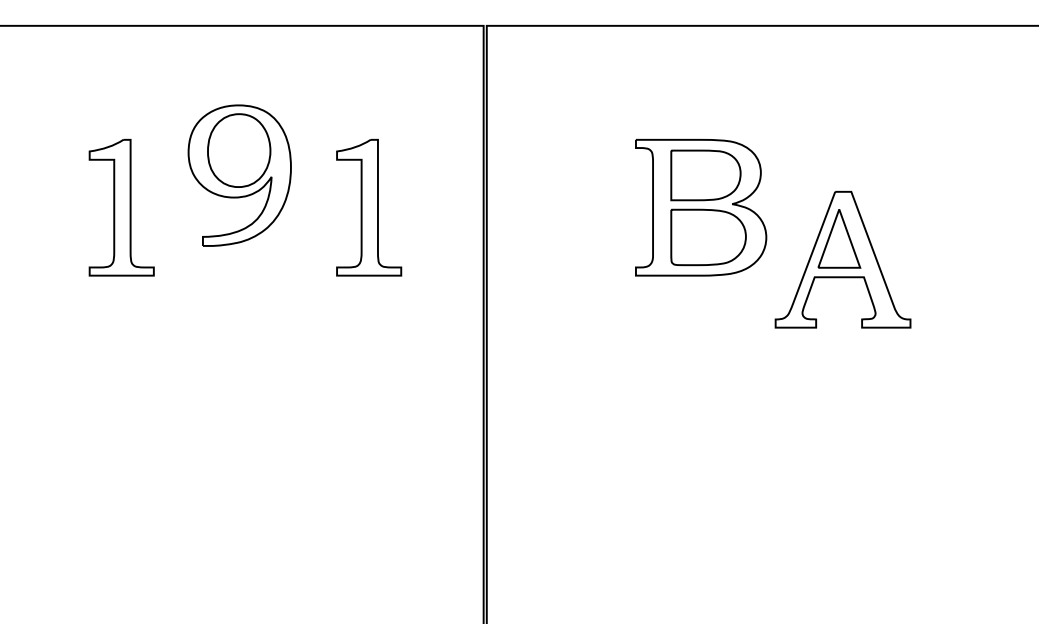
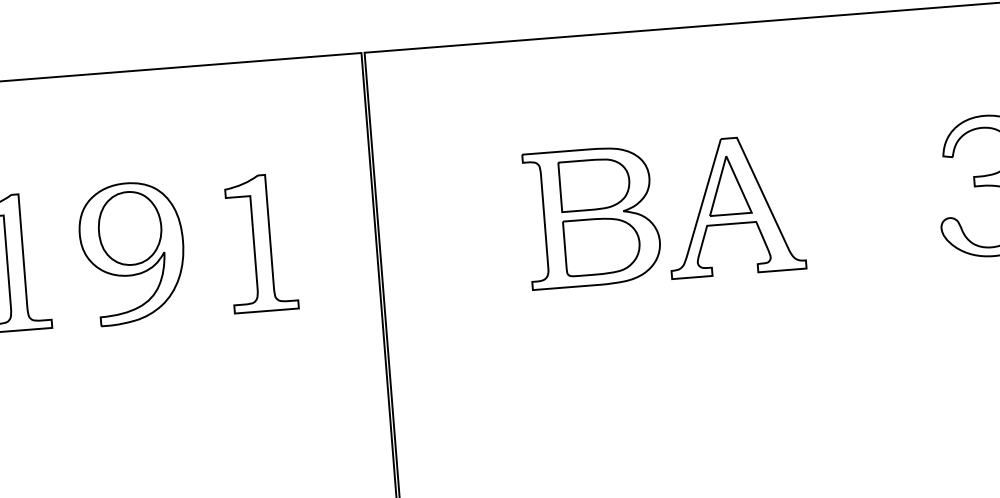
part: (239, 175) -> (132, 253), moved
part: (842, 259) -> (733, 205), moved

